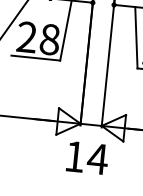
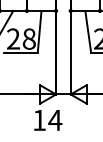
text: (87, 158) -> (48, 120), moved

